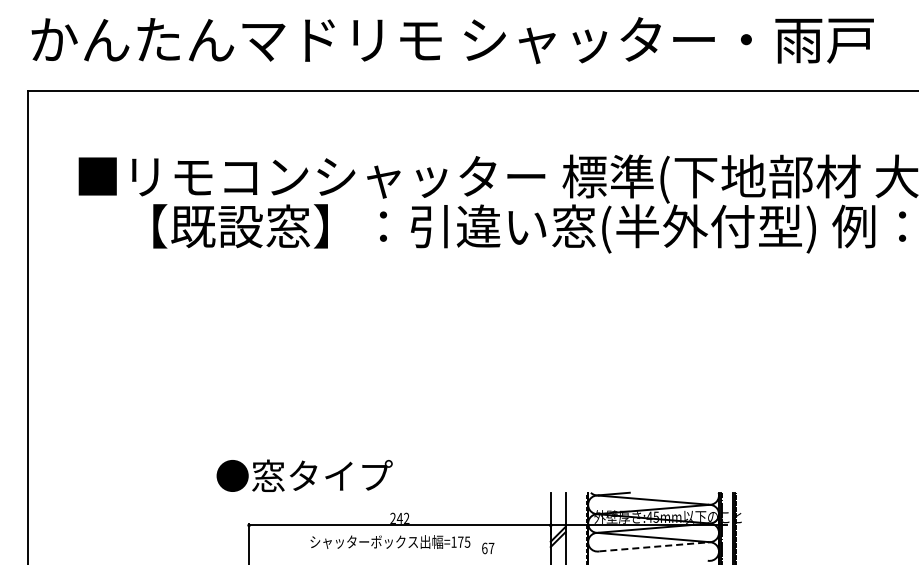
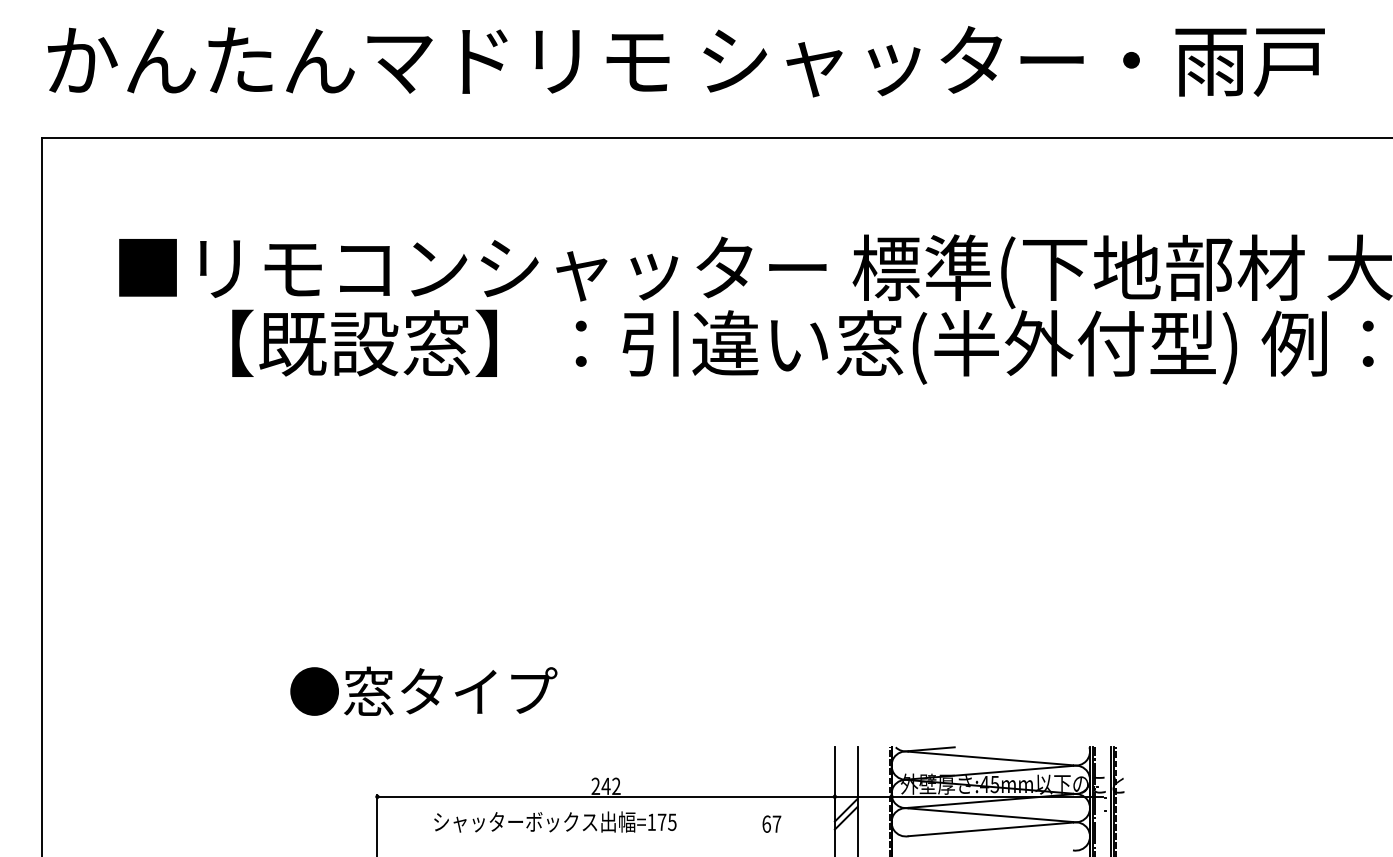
text: (304, 475) -> (423, 690), moved
text: (390, 541) -> (555, 821), moved
line: (654, 546) -> (992, 828), dashed -> solid
text: (488, 548) -> (772, 824), moved

